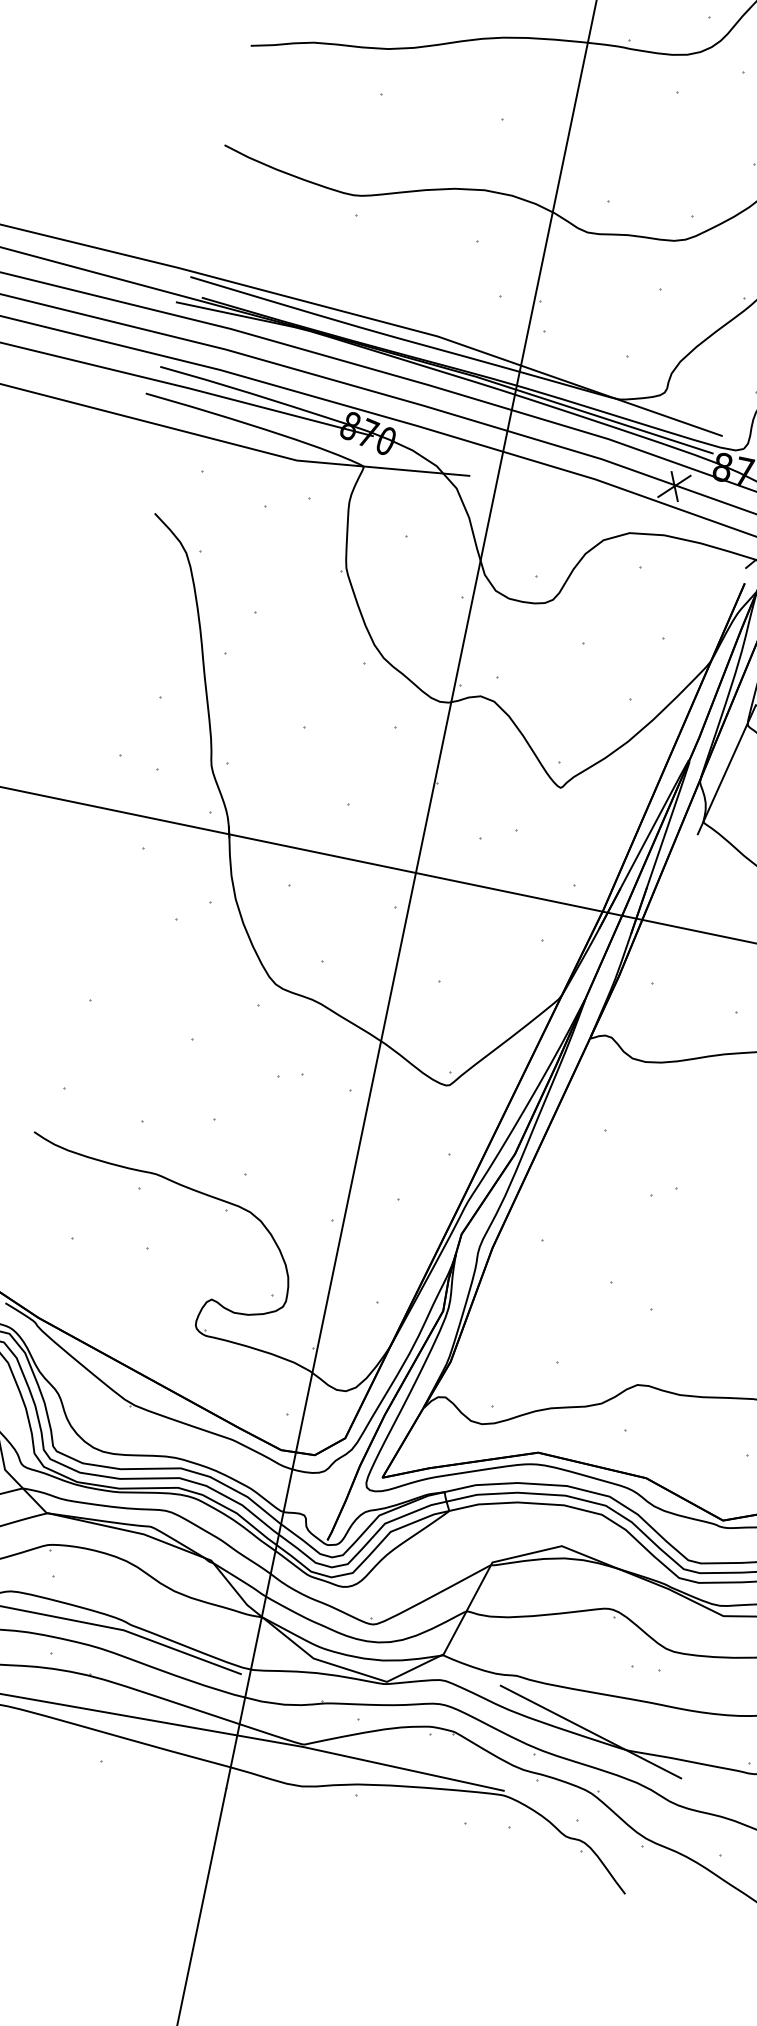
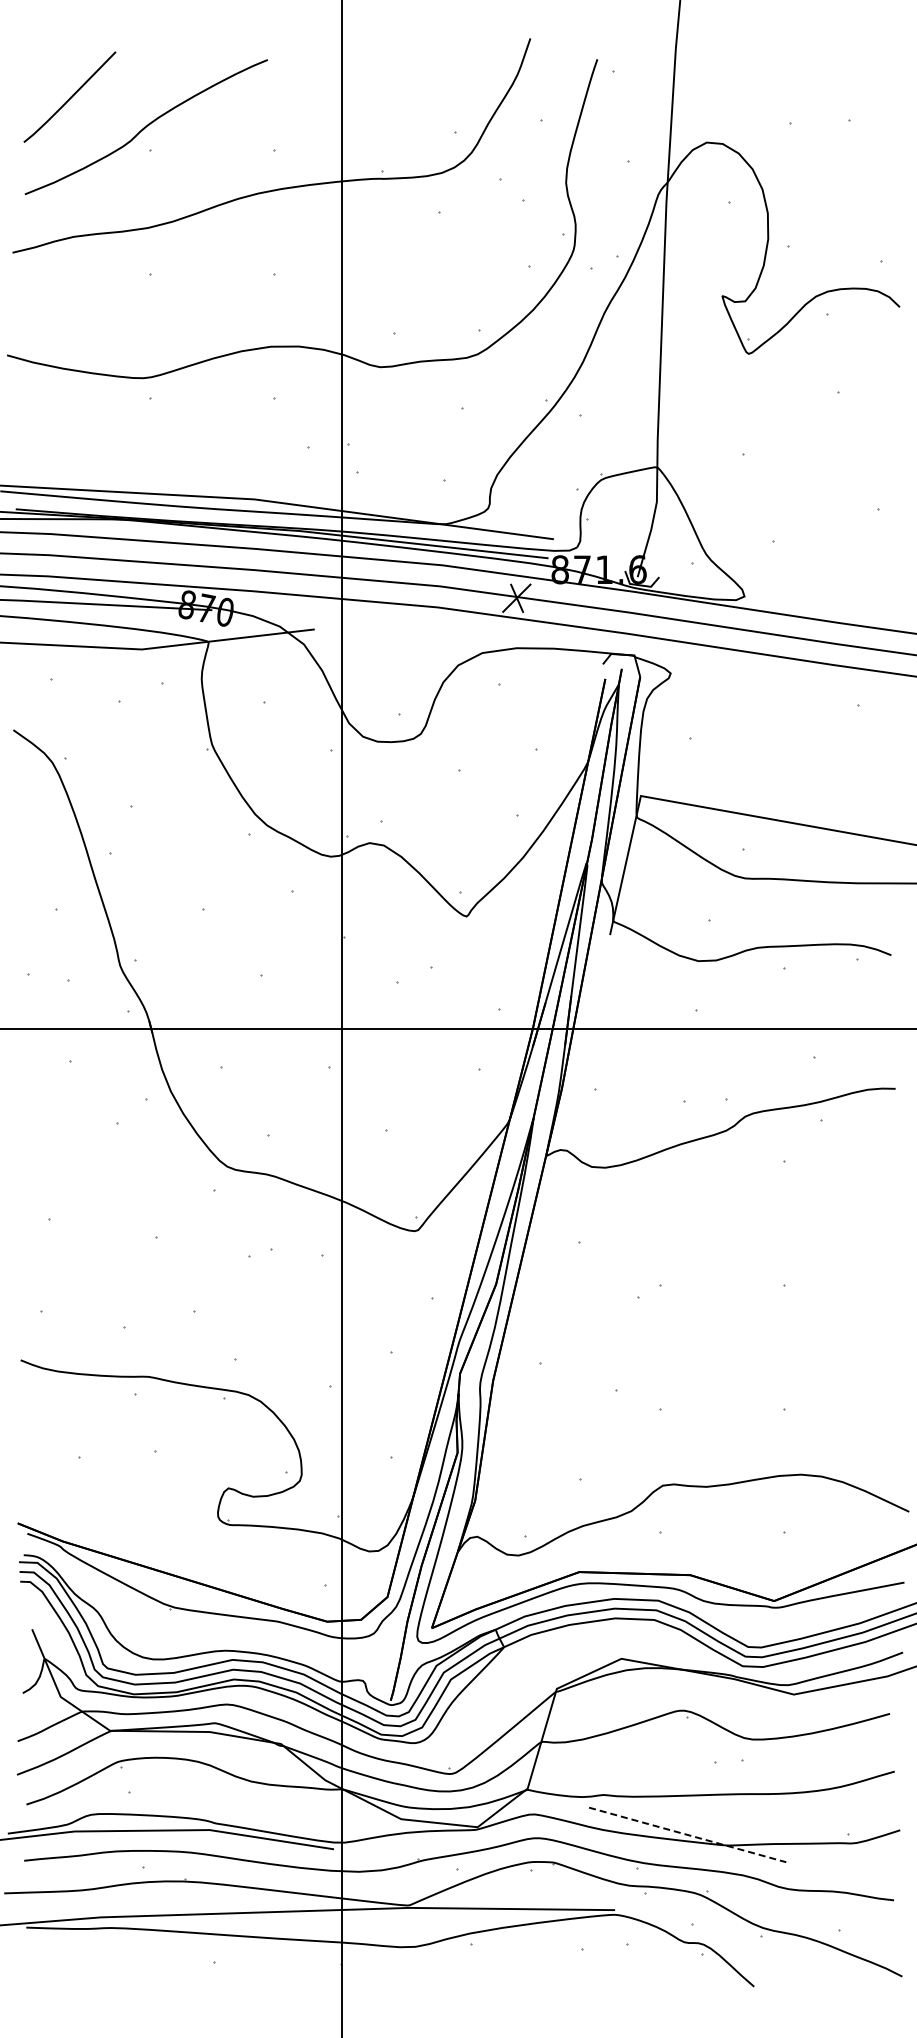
line: (591, 1732) -> (688, 1835), solid -> dashed

